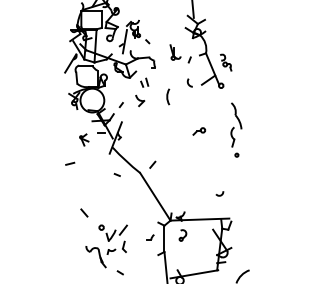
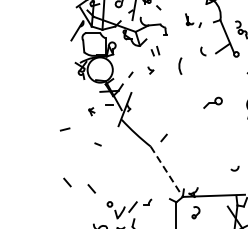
part: (180, 53) -> (193, 20), size x0.7
part: (140, 100) -> (151, 69), size x0.6
part: (199, 131) -> (213, 102), size x1.4
part: (84, 139) -> (91, 111), size x0.6
line: (70, 163) -> (65, 129), moved
line: (116, 174) -> (97, 143), moved
line: (155, 197) -> (166, 172), solid -> dashed
line: (61, 206) -> (67, 182), added
part: (150, 237) -> (147, 202), moved

